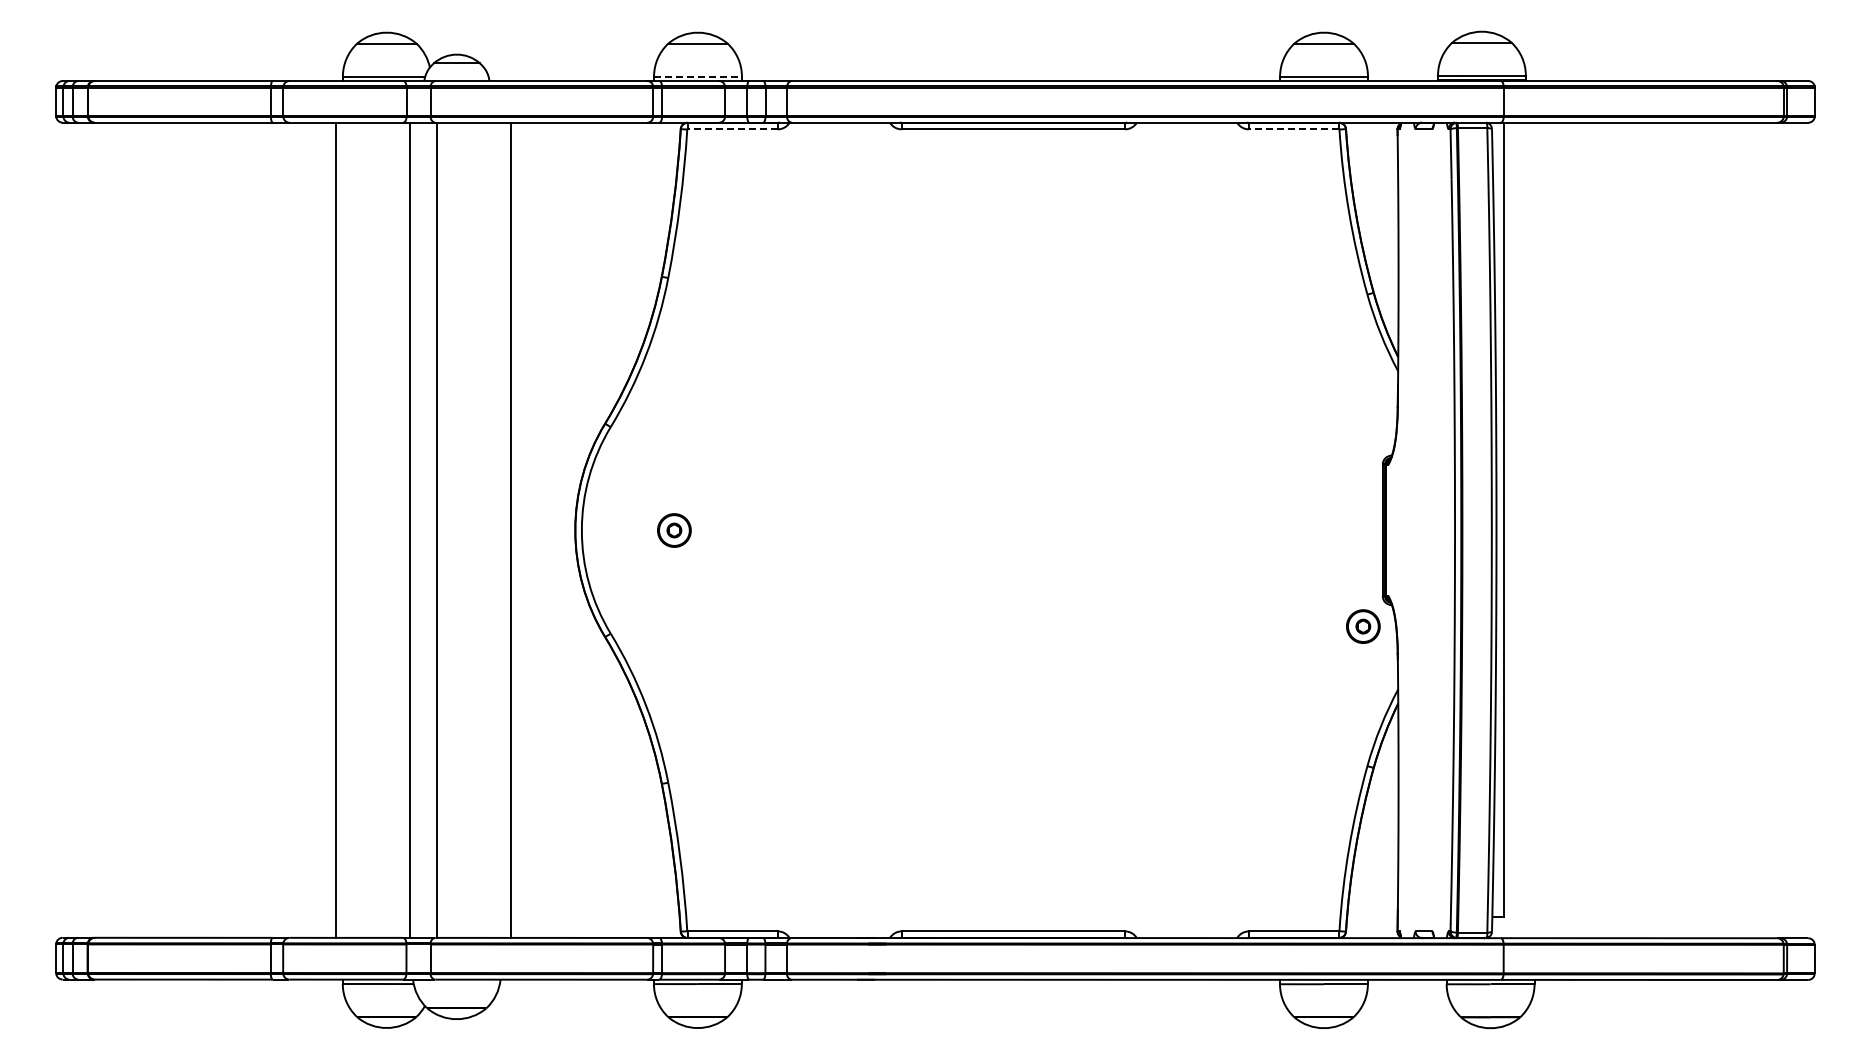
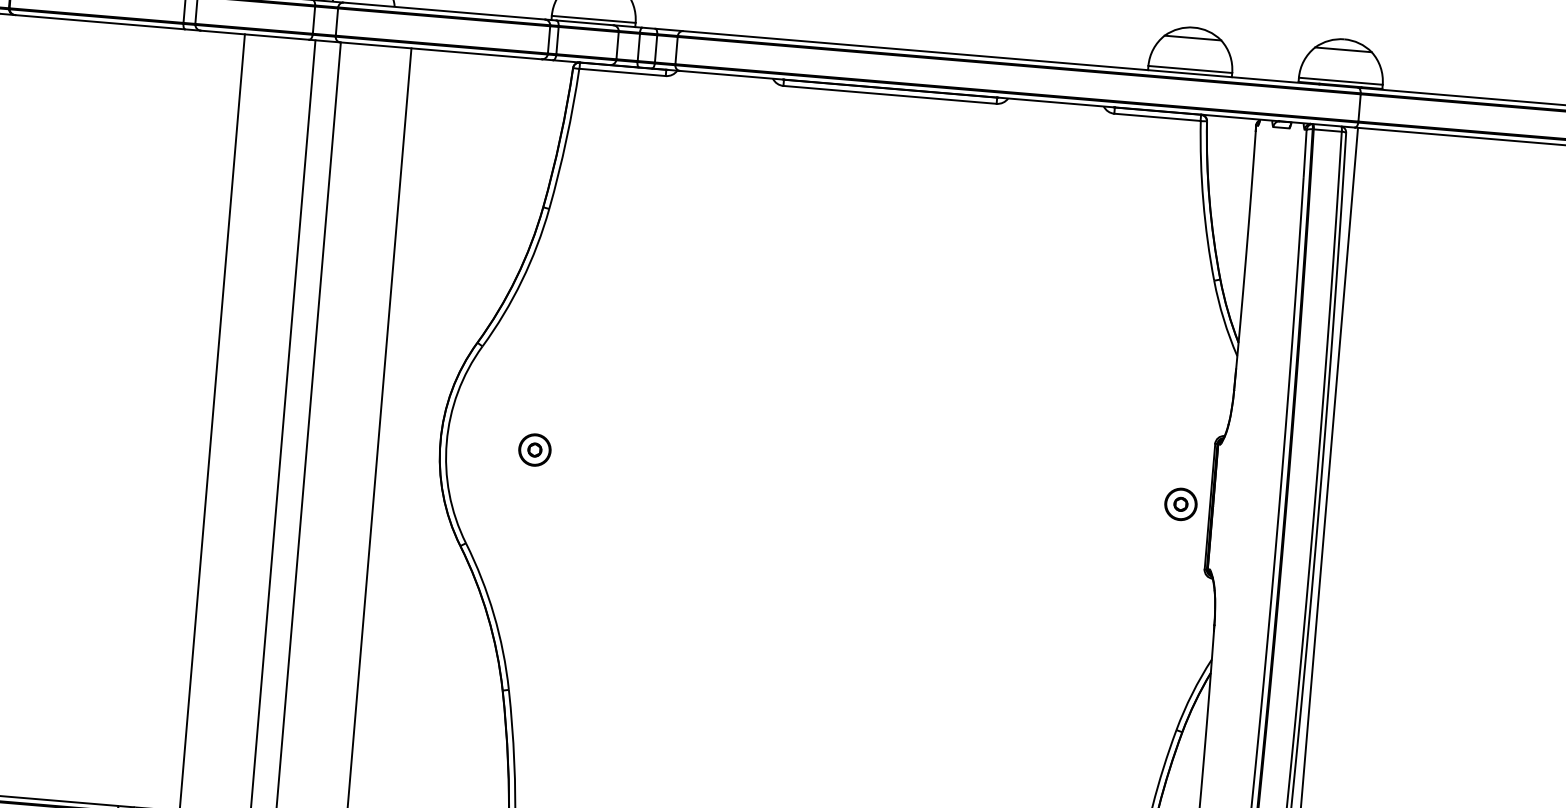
line: (698, 76) -> (594, 19), dashed -> solid
line: (732, 129) -> (622, 72), dashed -> solid
line: (1293, 129) -> (1156, 117), dashed -> solid
part: (1363, 626) -> (1181, 504), moved

